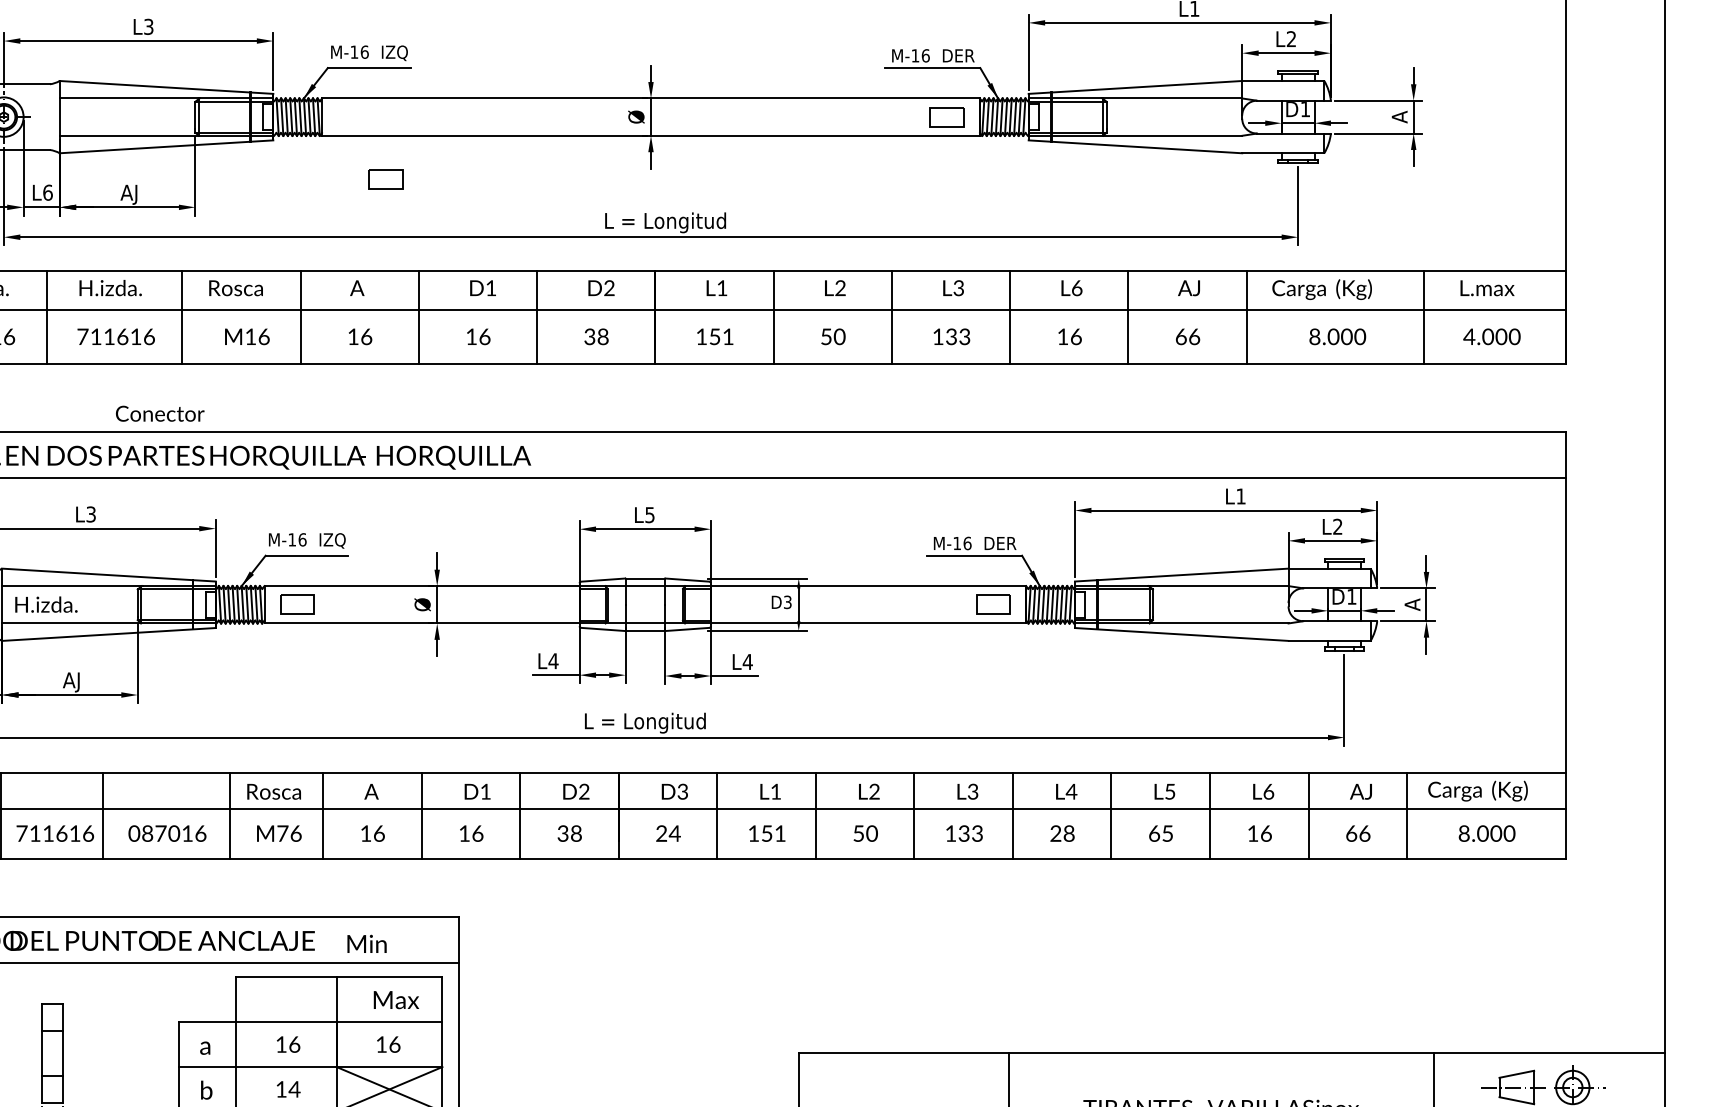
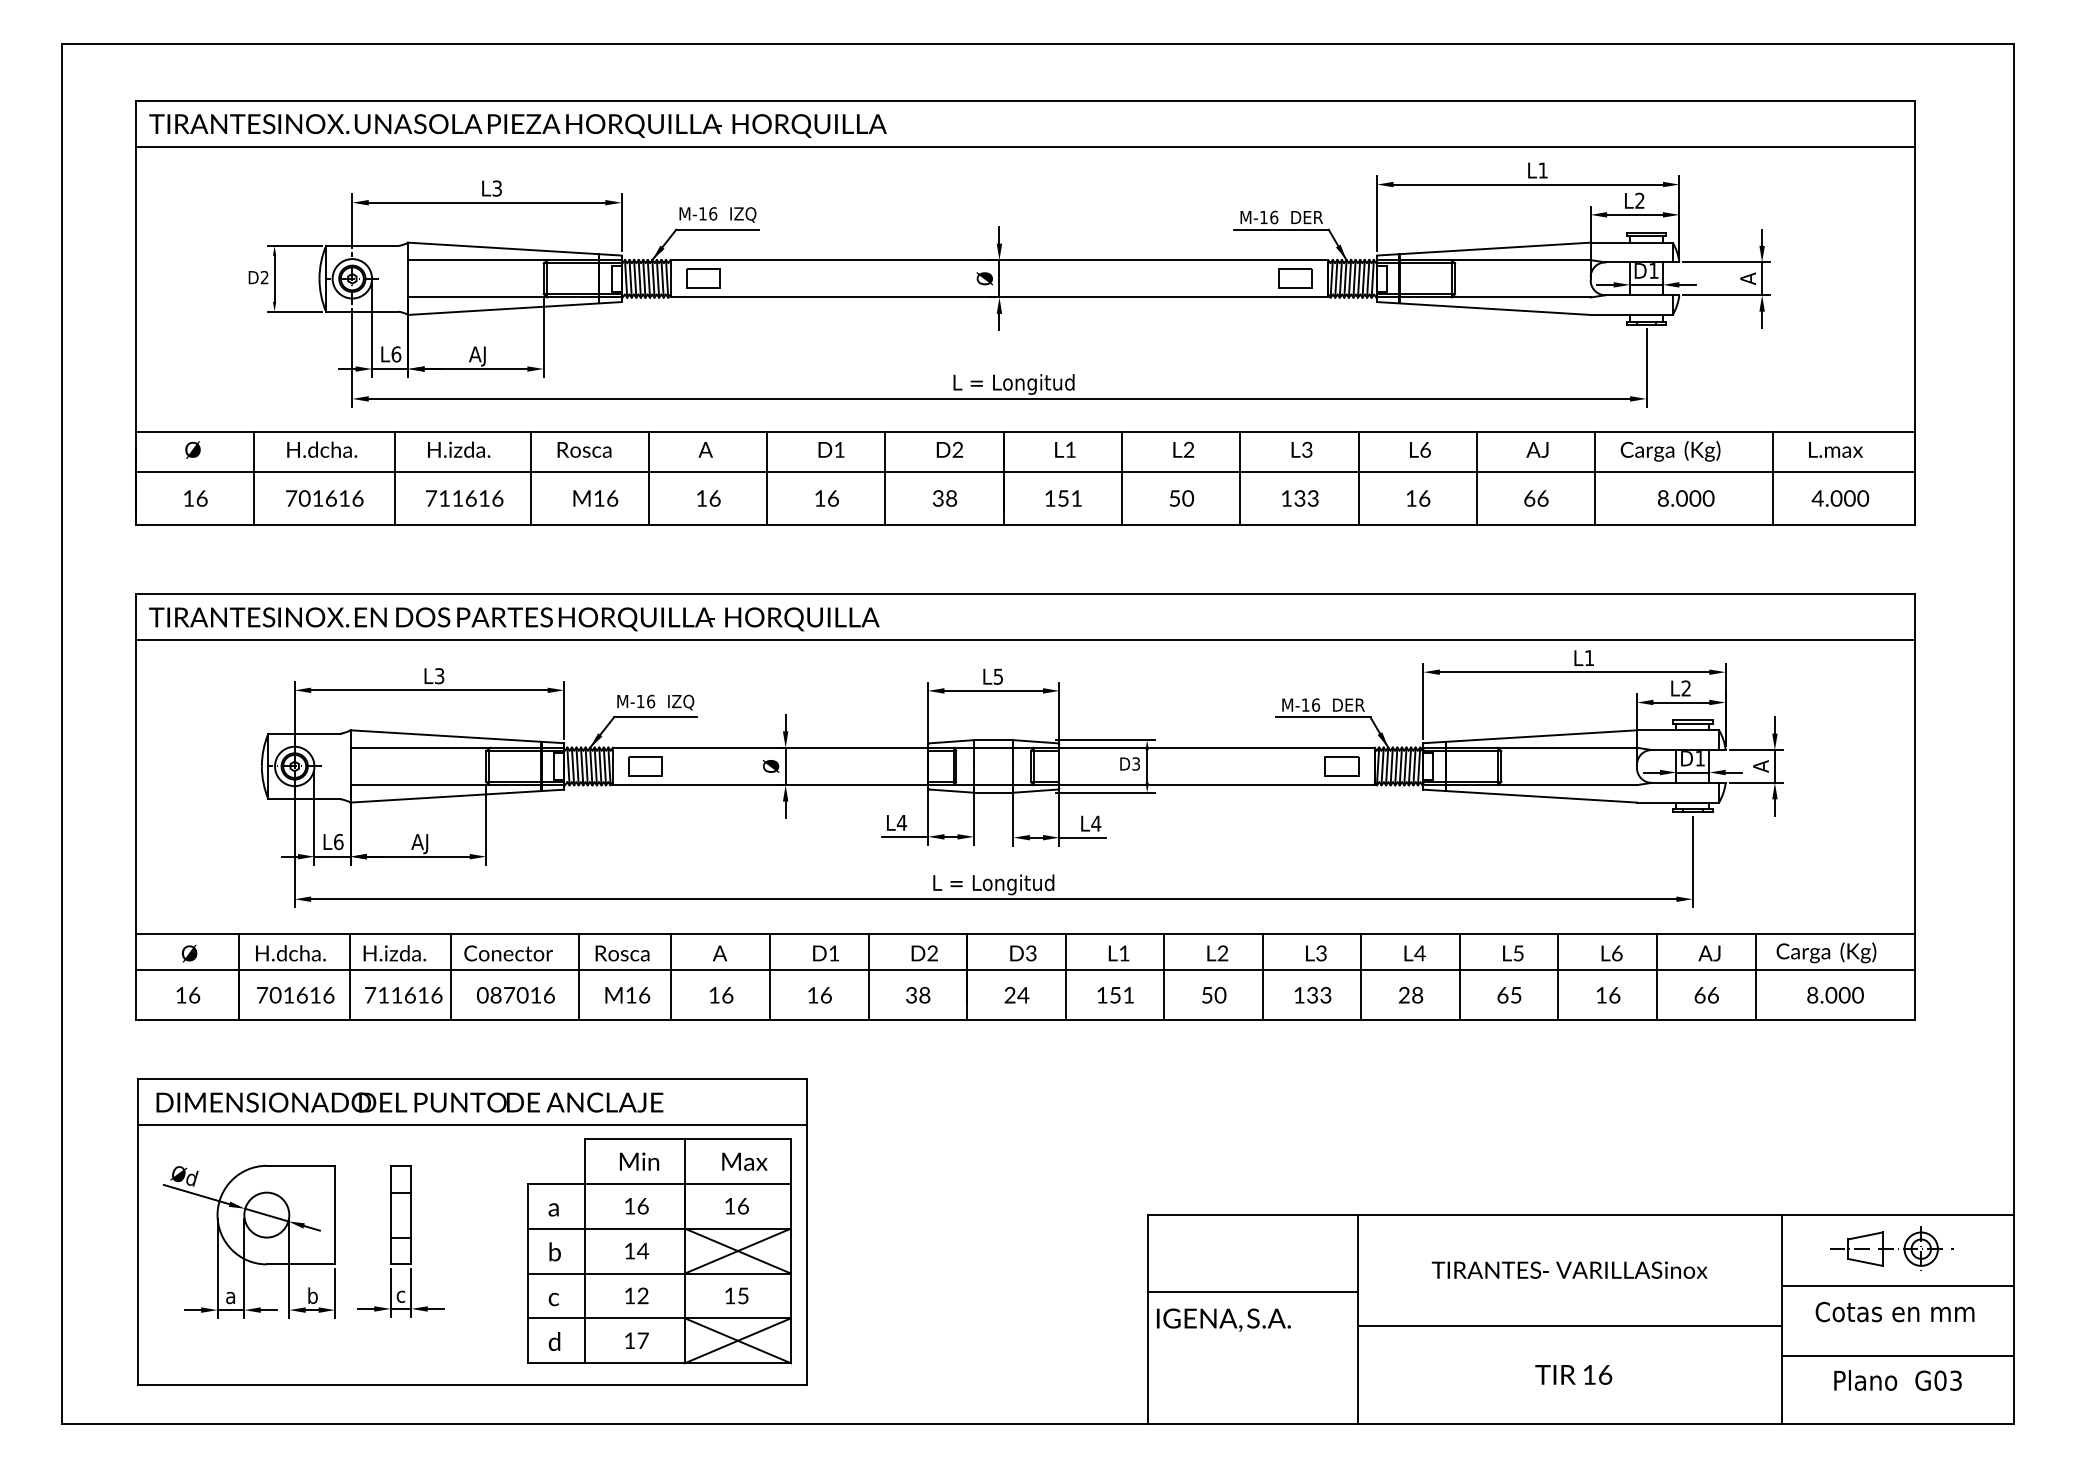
part: (386, 178) -> (703, 278), moved
text: (160, 413) -> (508, 953), moved
text: (46, 604) -> (394, 953), moved
text: (283, 833) -> (631, 995), M76 -> M16
text: (367, 943) -> (639, 1161), moved

